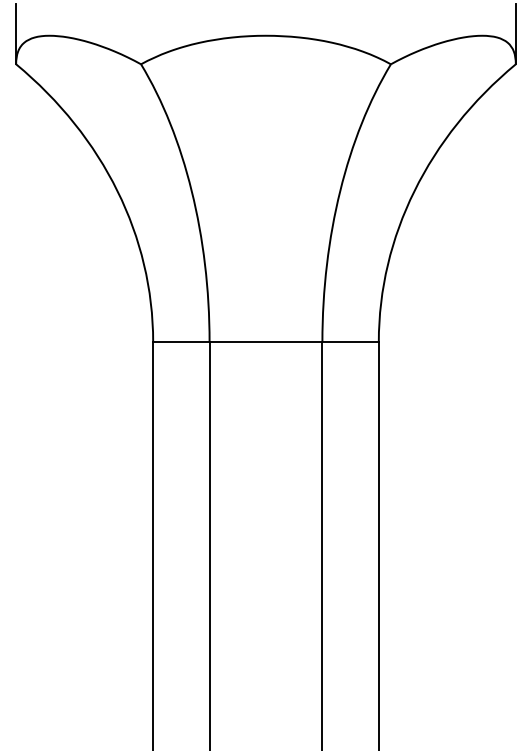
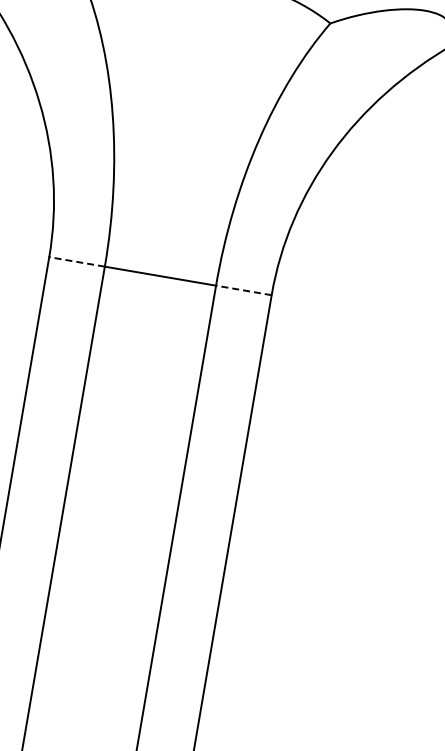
line: (180, 342) -> (76, 262), solid -> dashed
line: (350, 342) -> (243, 290), solid -> dashed

